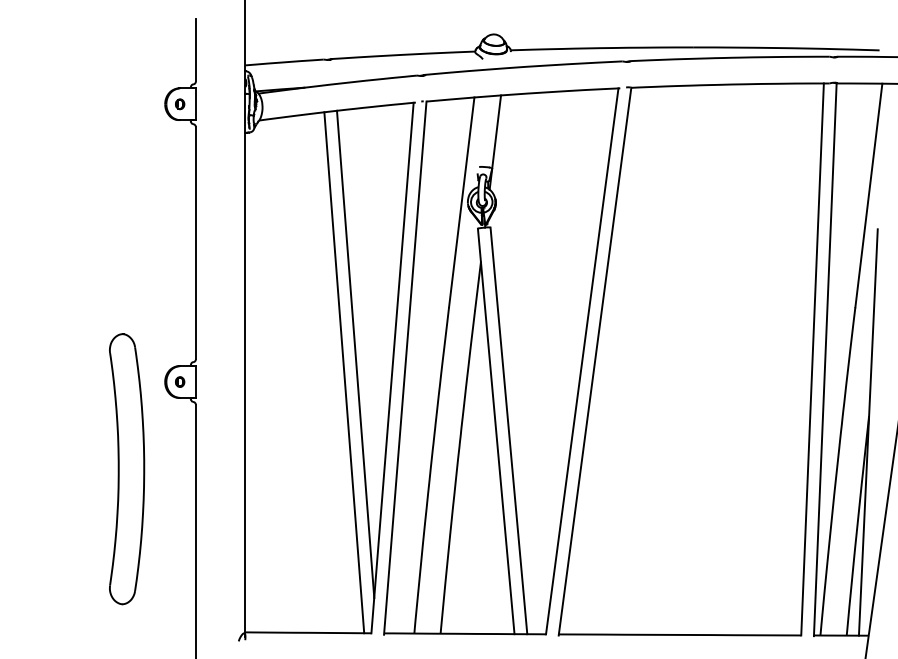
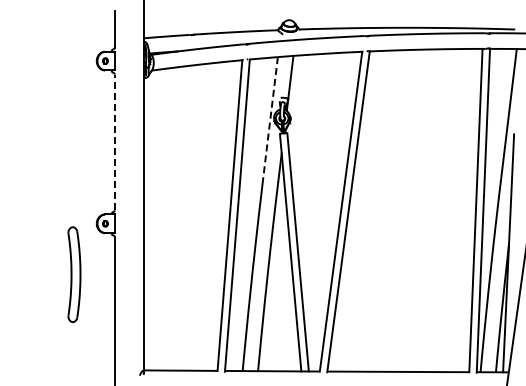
line: (461, 202) -> (270, 118), solid -> dashed
line: (195, 243) -> (114, 142), solid -> dashed
line: (355, 354) -> (208, 207), removed
line: (343, 371) -> (201, 217), removed
part: (127, 468) -> (74, 274), size x0.6

